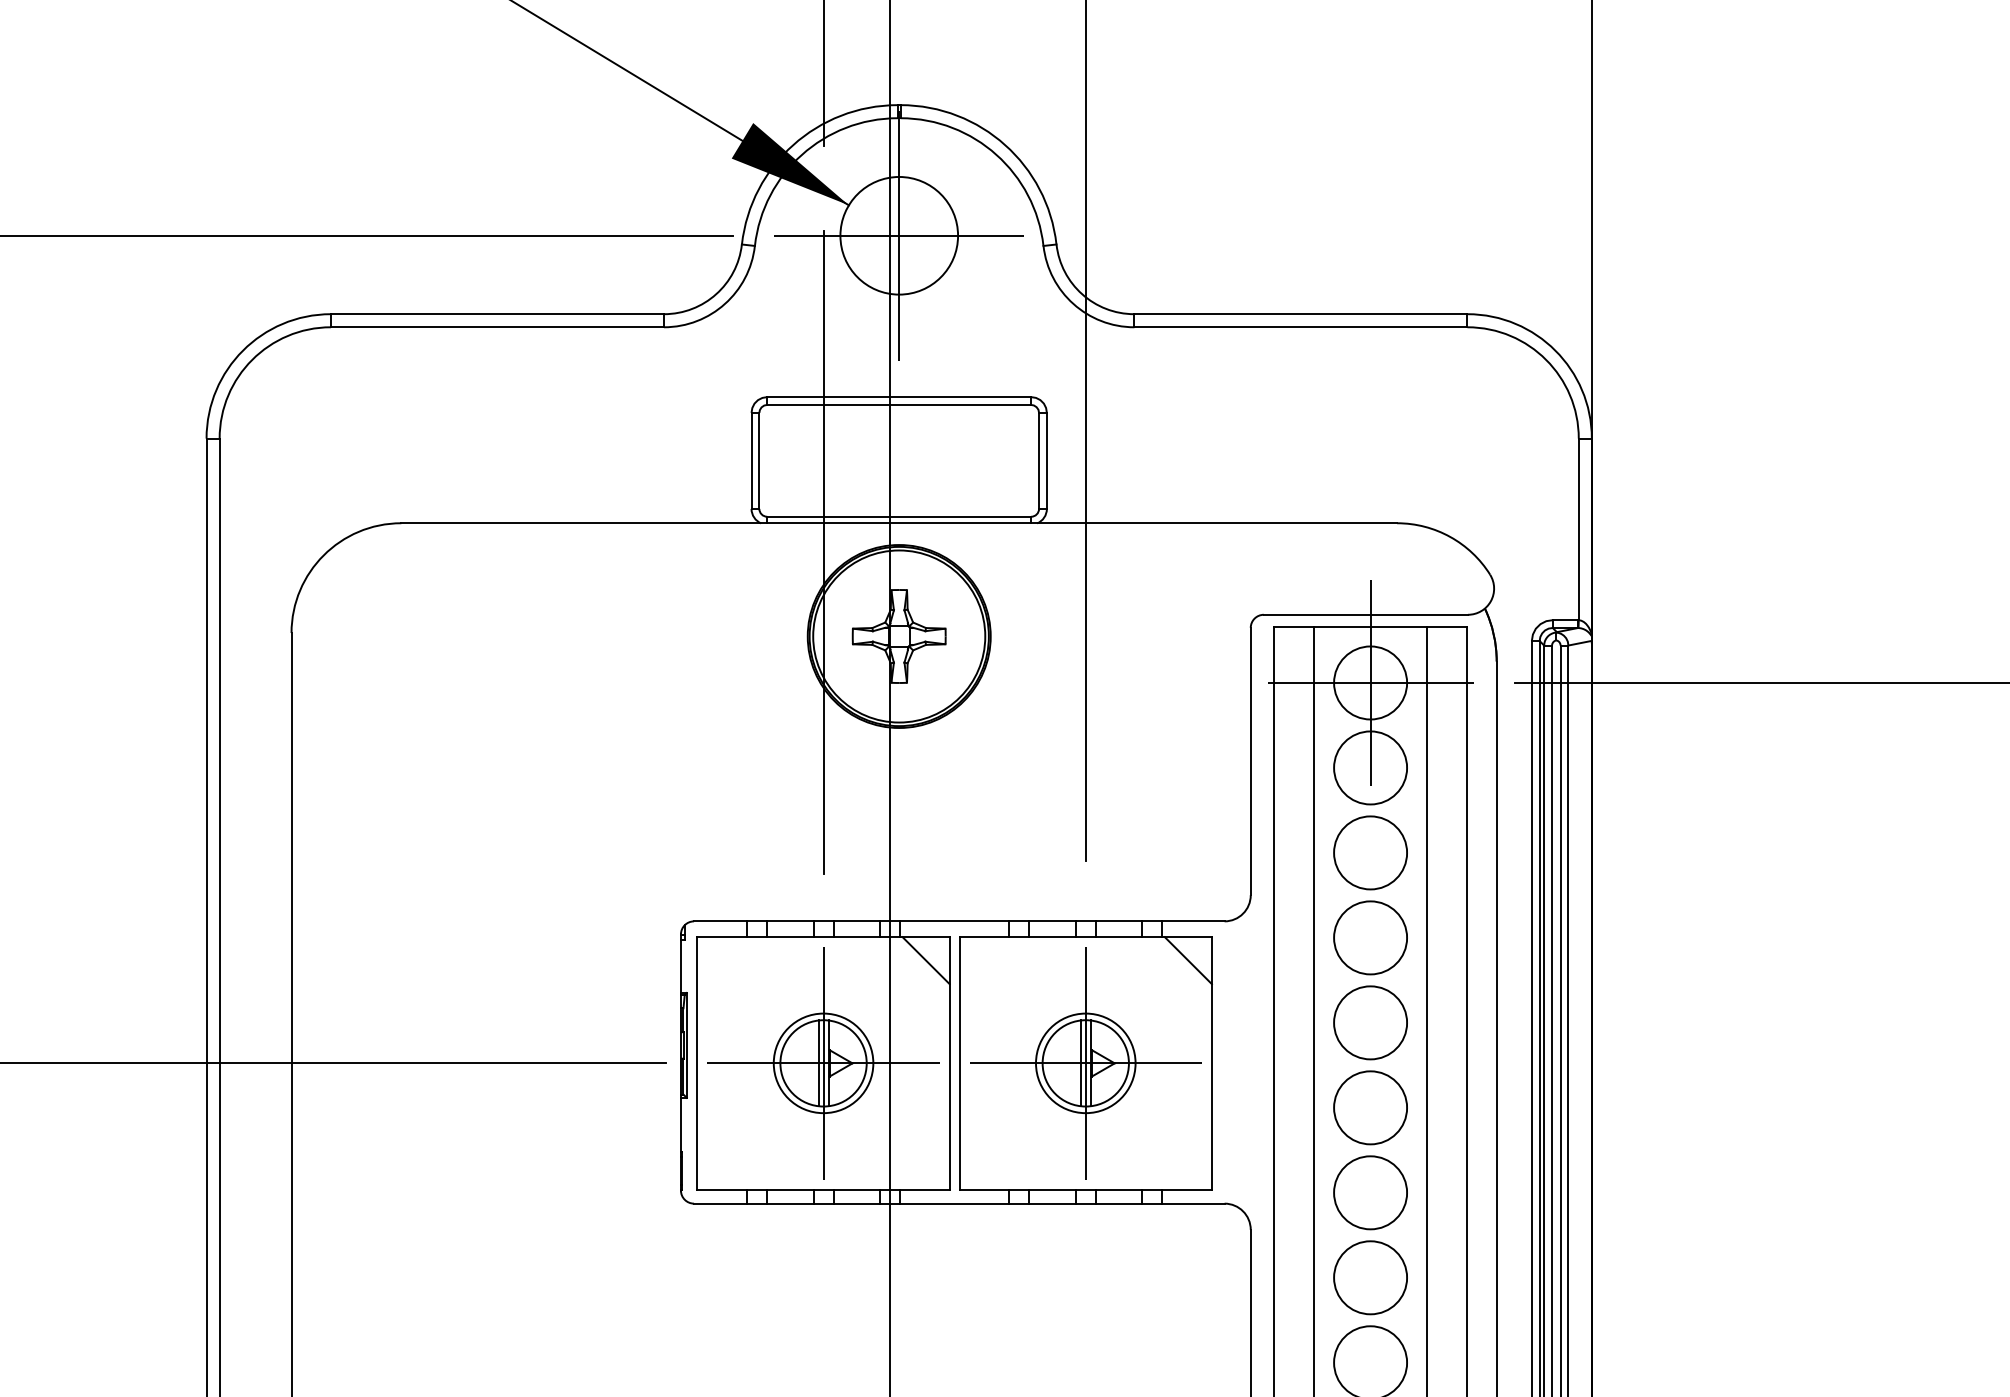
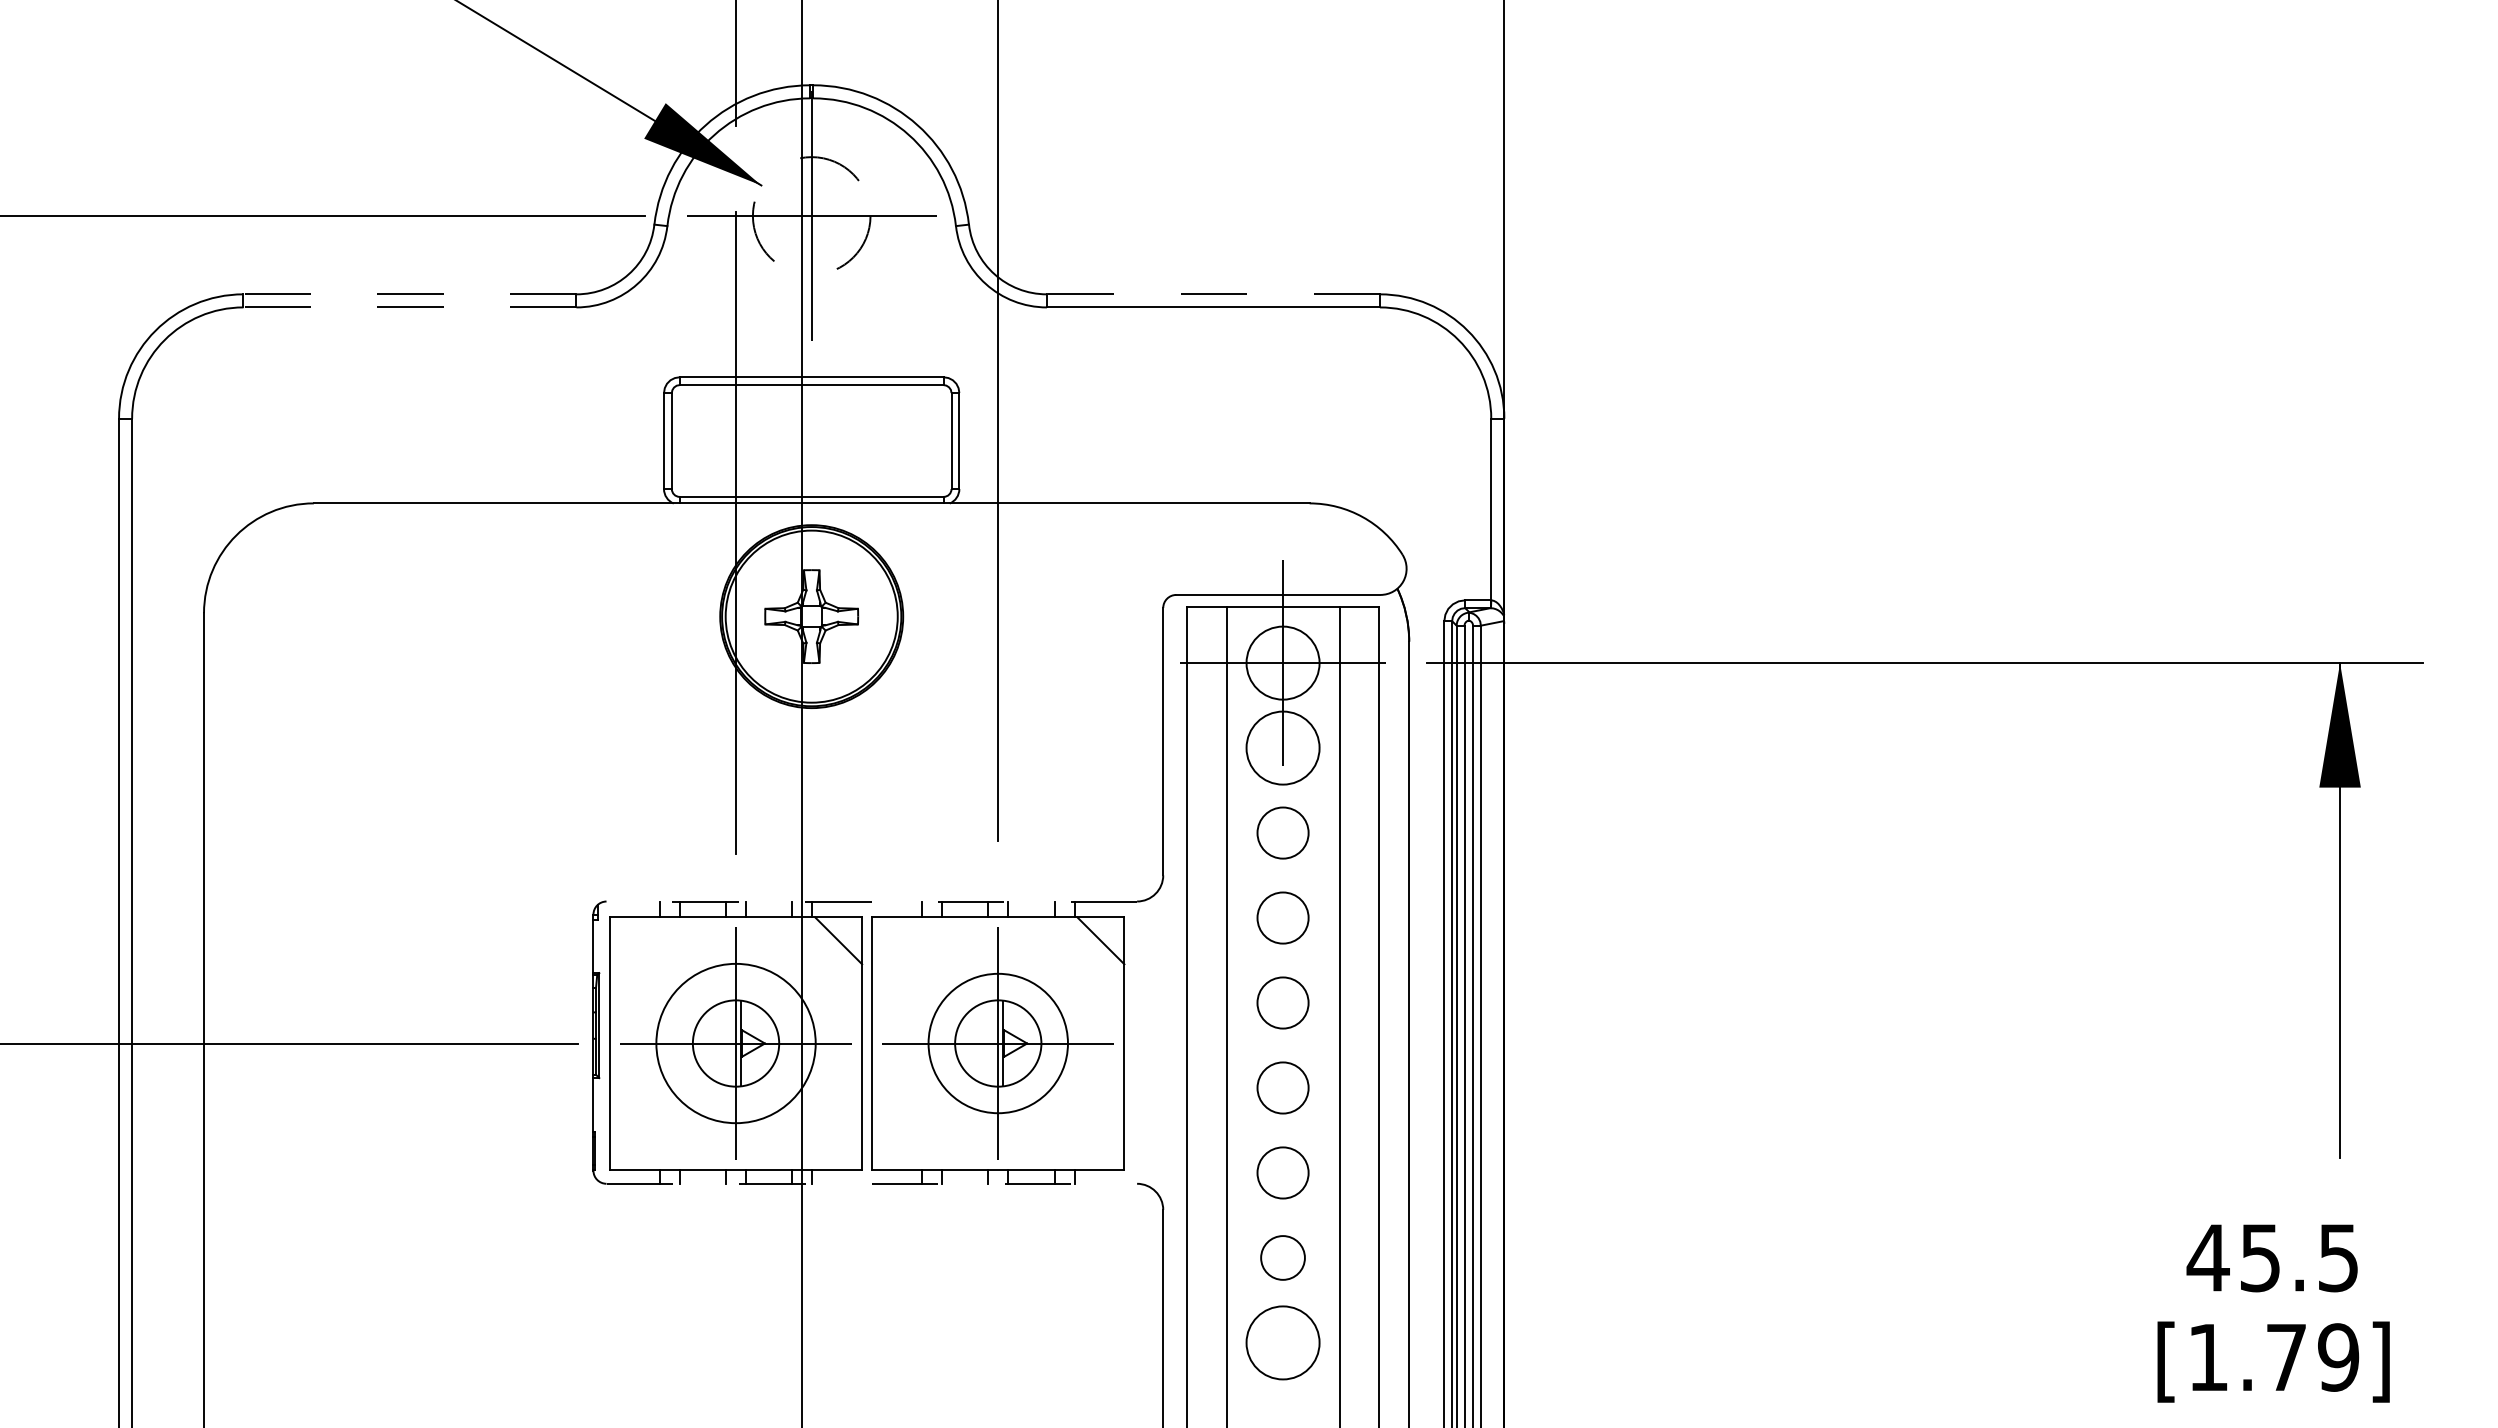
circle: (899, 235) -> (811, 215), solid -> dashed
line: (497, 314) -> (409, 294), solid -> dashed
line: (1300, 314) -> (1212, 294), solid -> dashed
line: (497, 327) -> (409, 307), solid -> dashed
circle: (1370, 852) -> (1282, 832), size x0.7
line: (959, 921) -> (871, 901), solid -> dashed
circle: (1370, 937) -> (1282, 917), size x0.7
circle: (1370, 1022) -> (1282, 1002), size x0.7
line: (819, 1063) -> (731, 1043), removed
circle: (823, 1063) -> (735, 1043), size x1.6
line: (1081, 1063) -> (993, 1043), removed
circle: (1086, 1063) -> (998, 1043), size x1.4
circle: (1370, 1107) -> (1282, 1087), size x0.7
circle: (1370, 1192) -> (1282, 1172), size x0.7
line: (960, 1203) -> (872, 1183), solid -> dashed
circle: (1370, 1277) -> (1282, 1257), size x0.6

